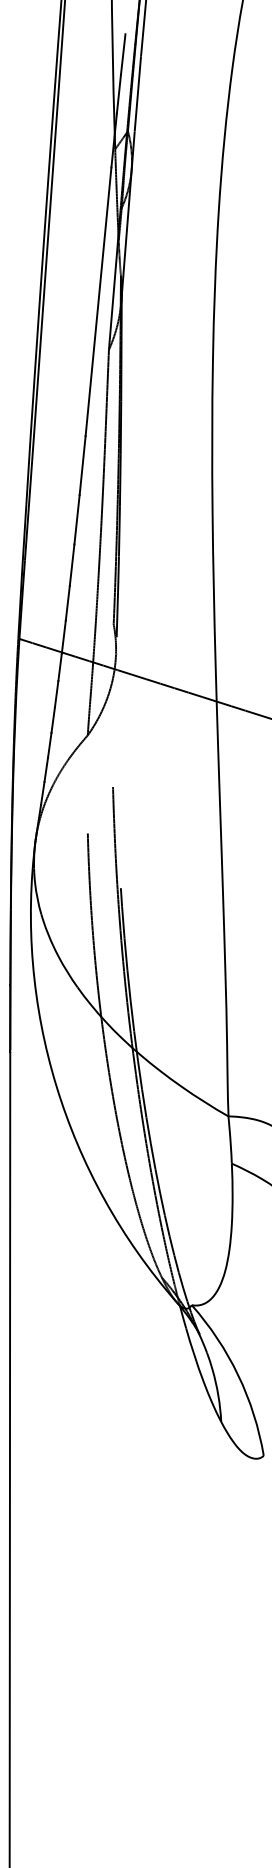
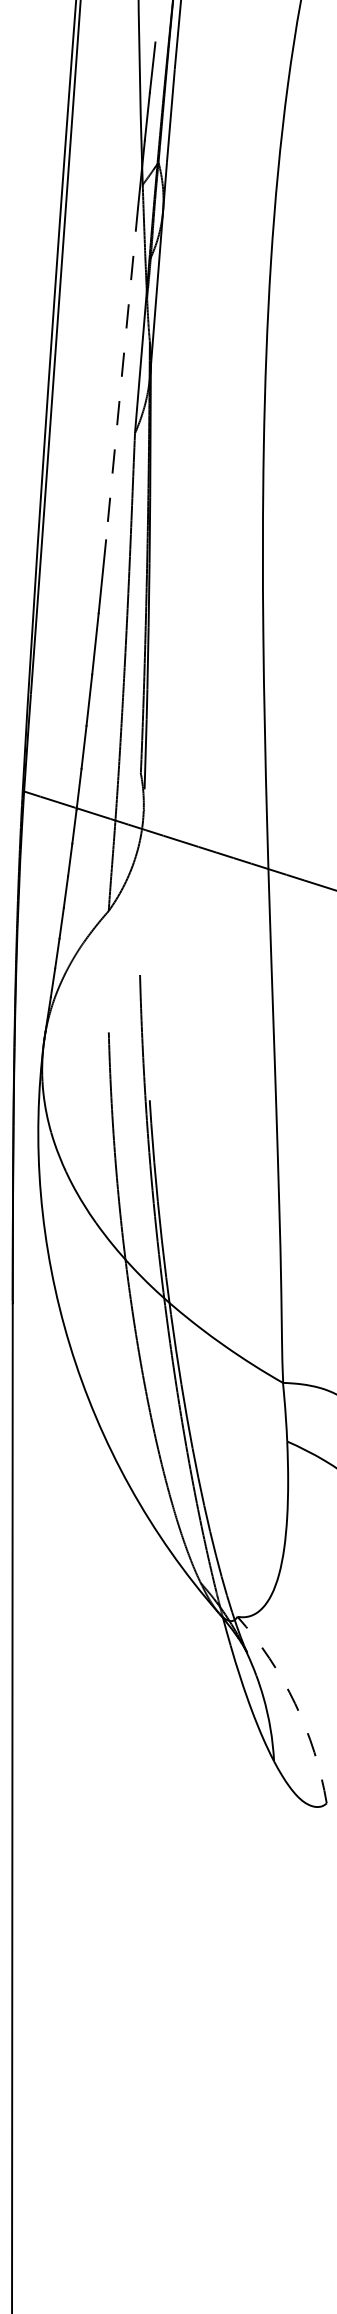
line: (98, 301) -> (122, 373), solid -> dashed
arc: (238, 1375) -> (295, 1703), solid -> dashed

